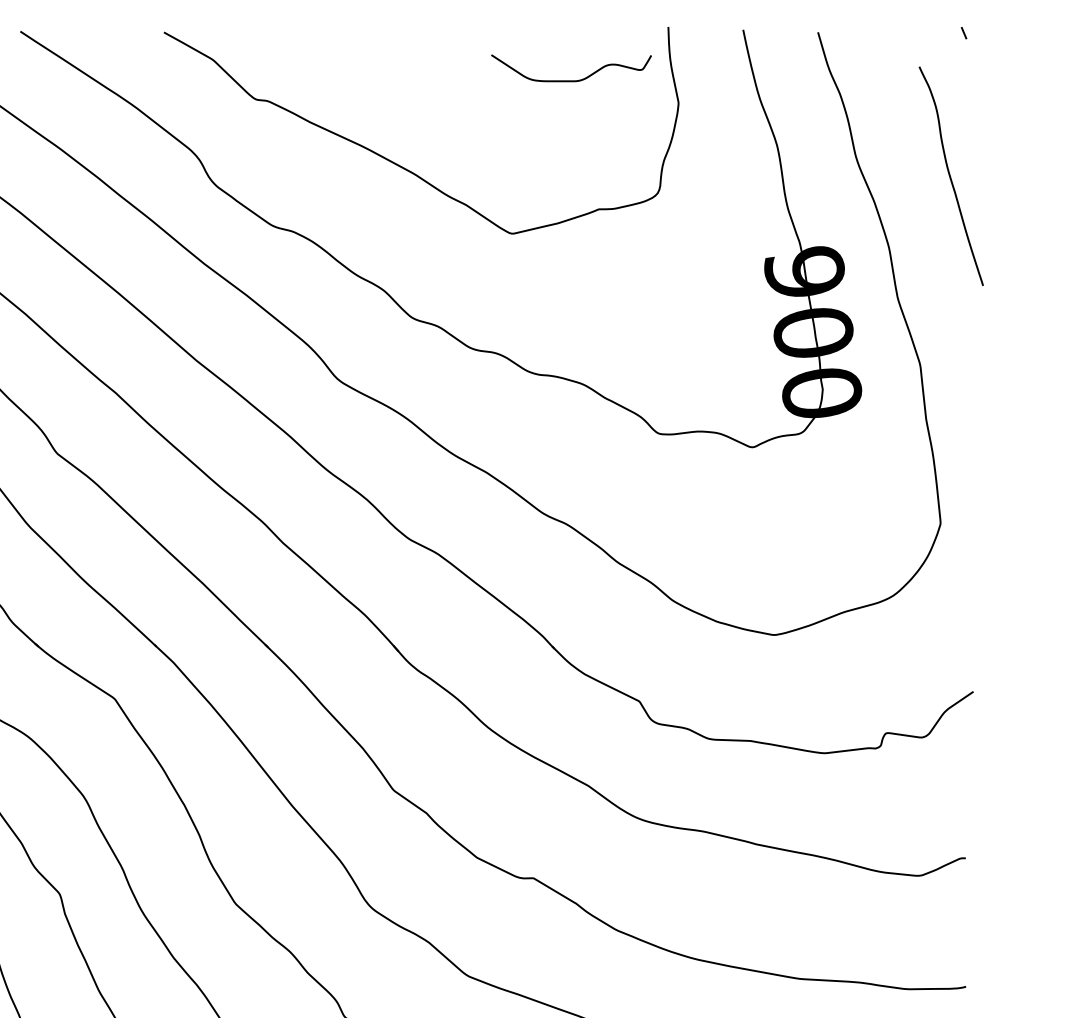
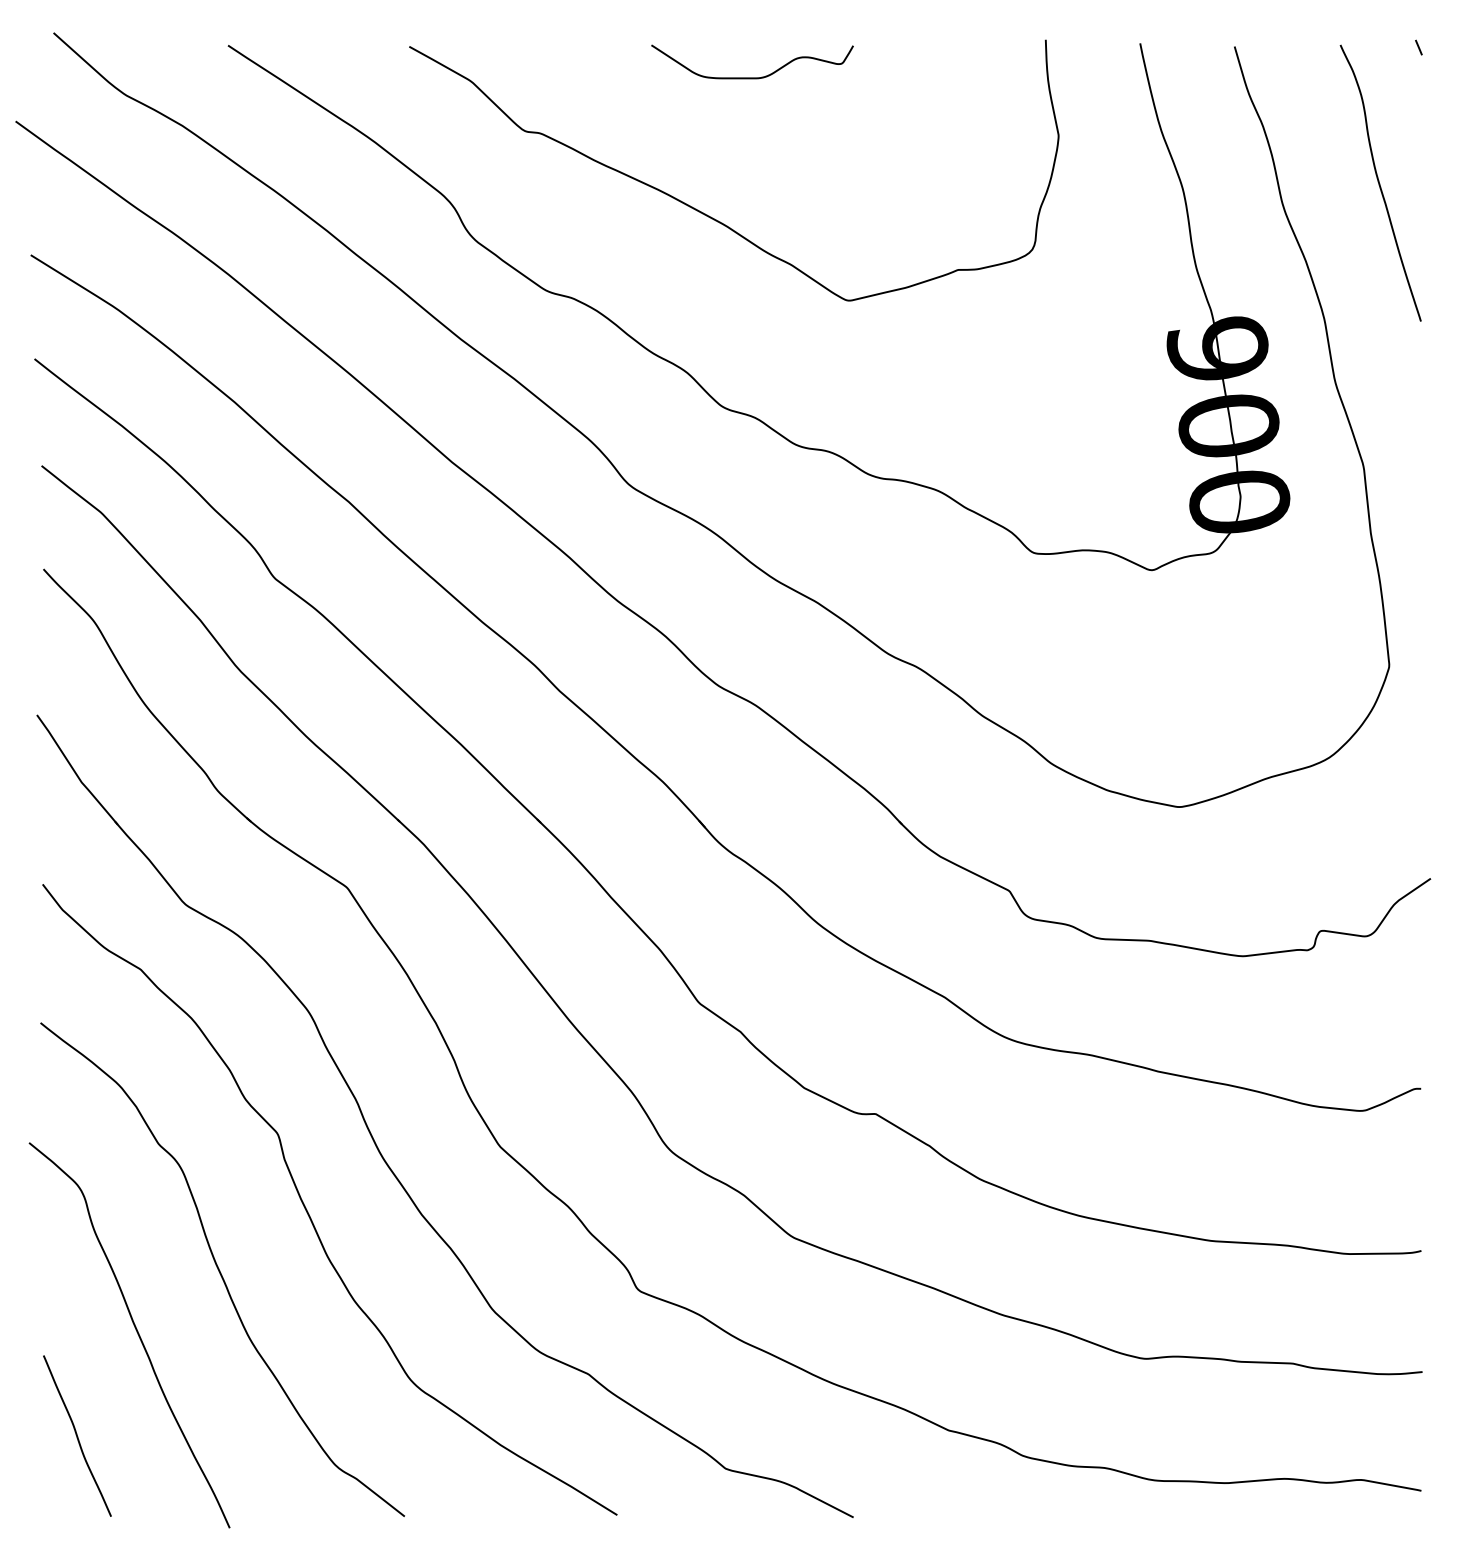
curve: (571, 80) -> (752, 77), moved
curve: (950, 175) -> (1379, 182), moved

